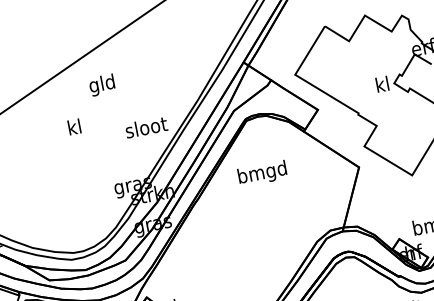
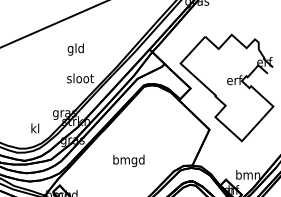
text: (382, 84) -> (234, 80), kl -> erf
text: (101, 85) -> (75, 49), moved
text: (74, 127) -> (35, 128), moved
text: (261, 173) -> (128, 160), moved

